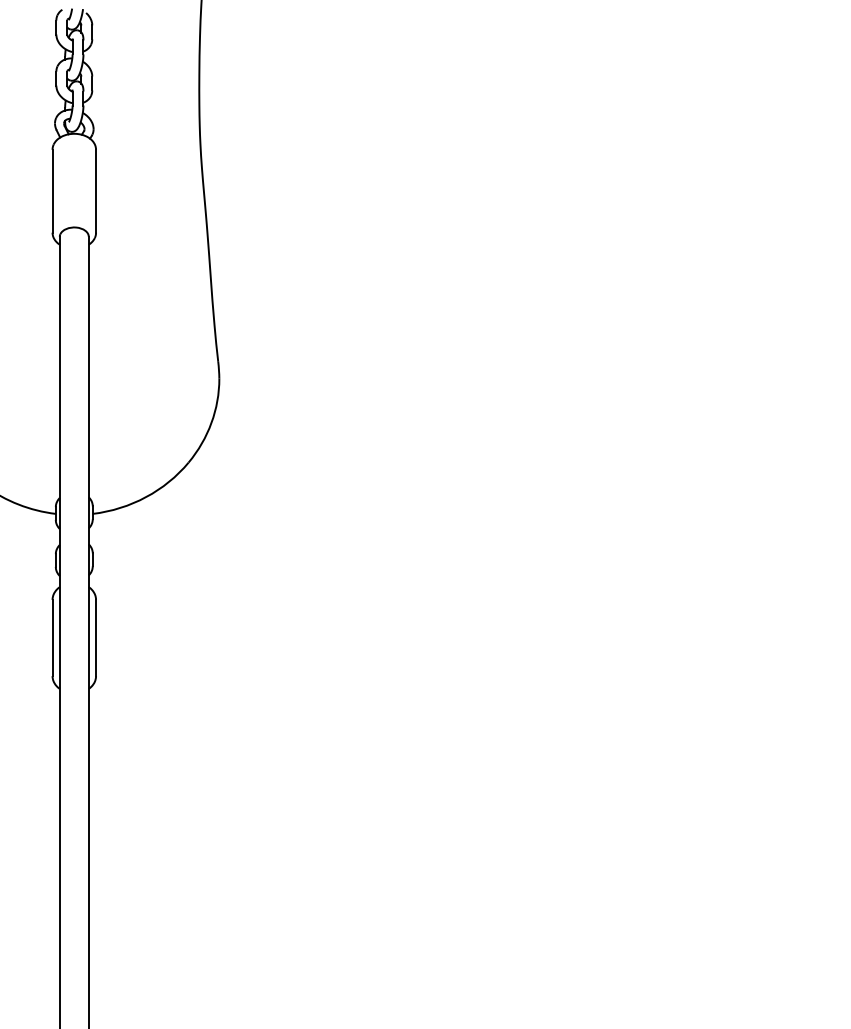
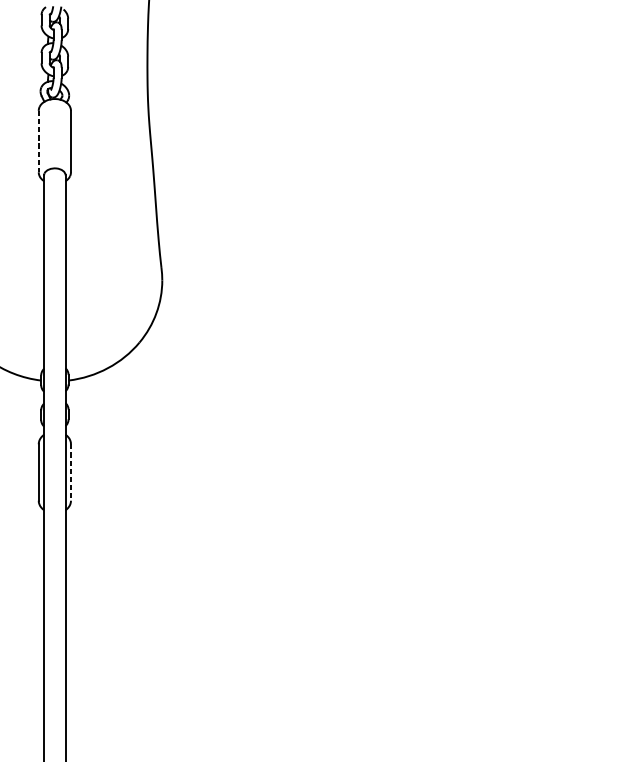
line: (52, 191) -> (38, 141), solid -> dashed
line: (96, 638) -> (71, 472), solid -> dashed

